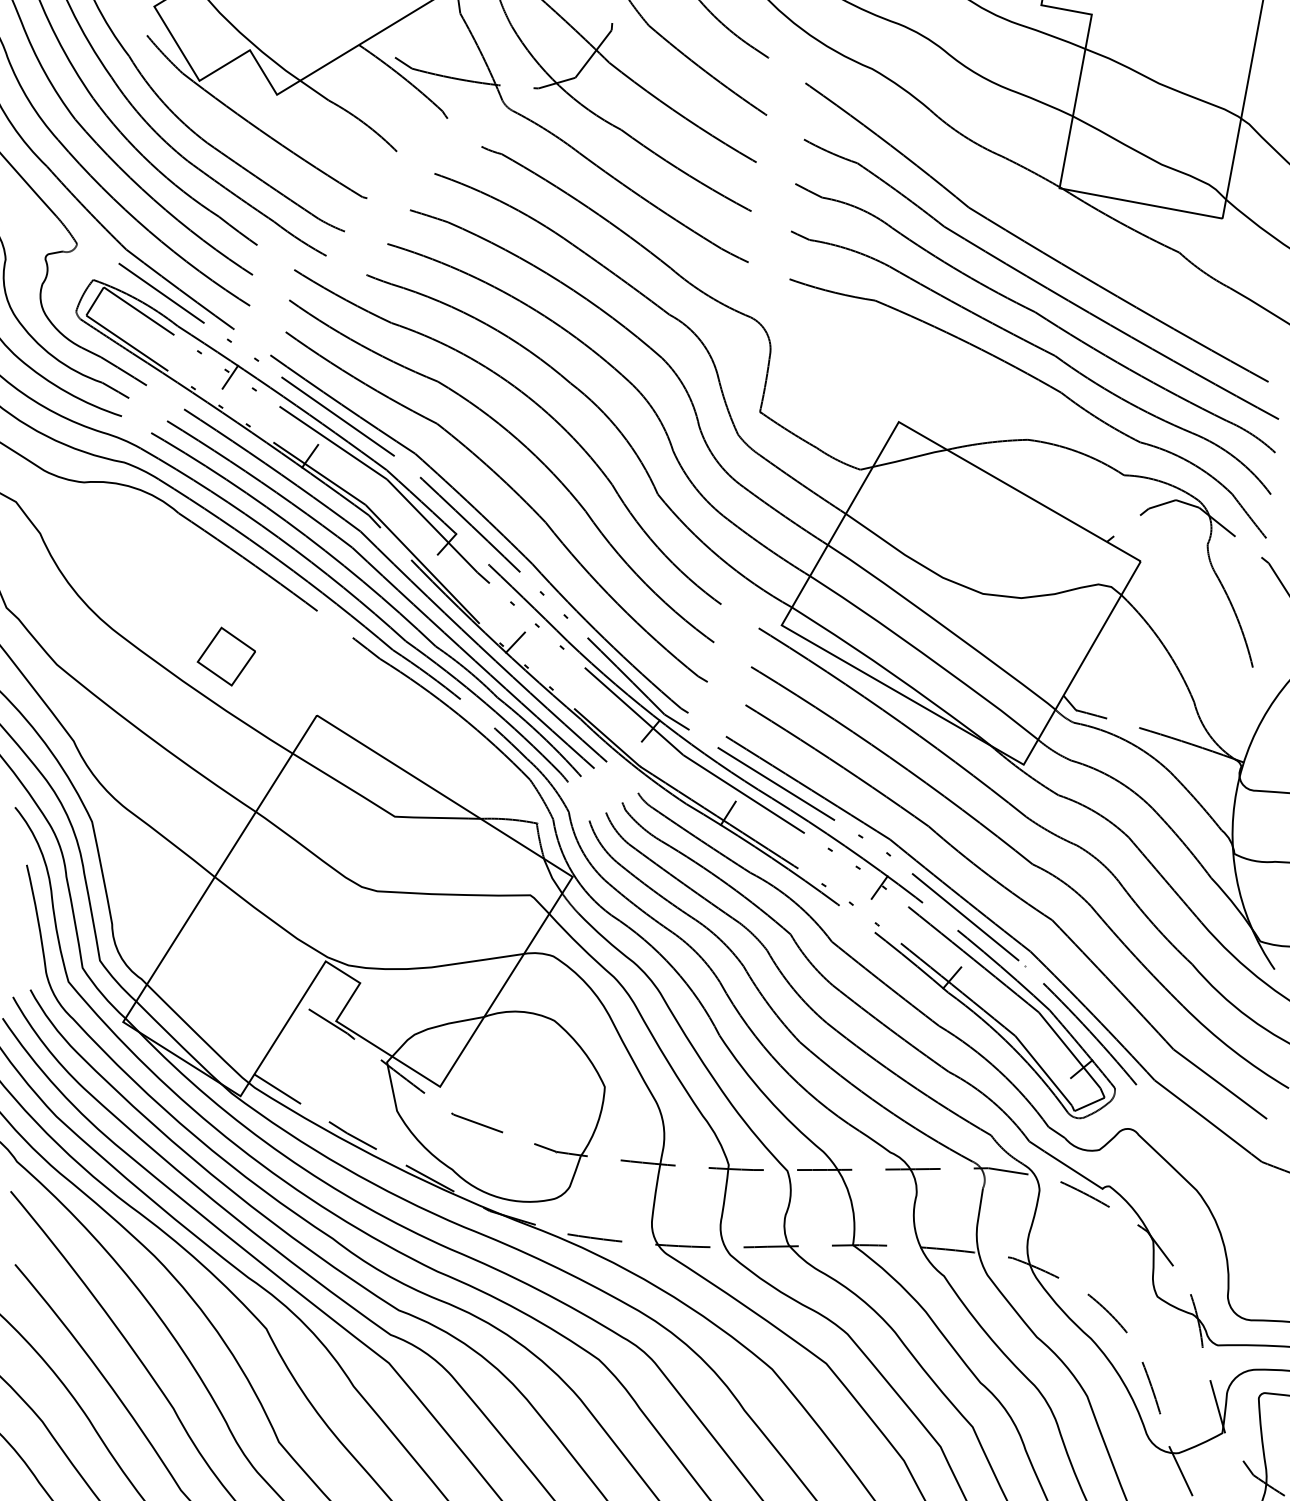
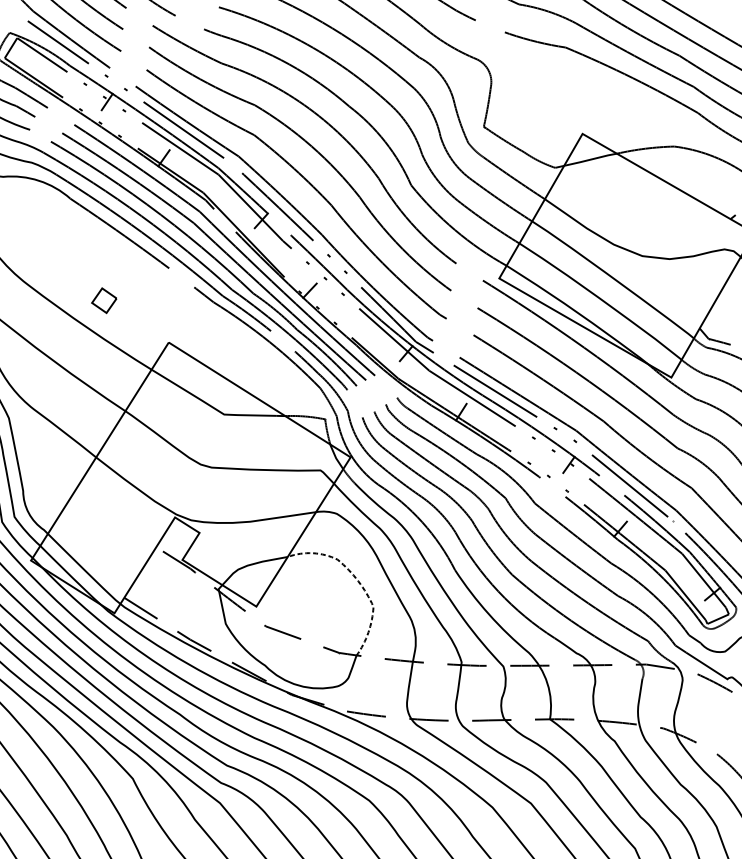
part: (225, 656) -> (103, 300), size x0.6
line: (583, 1051) -> (358, 581), solid -> dashed

